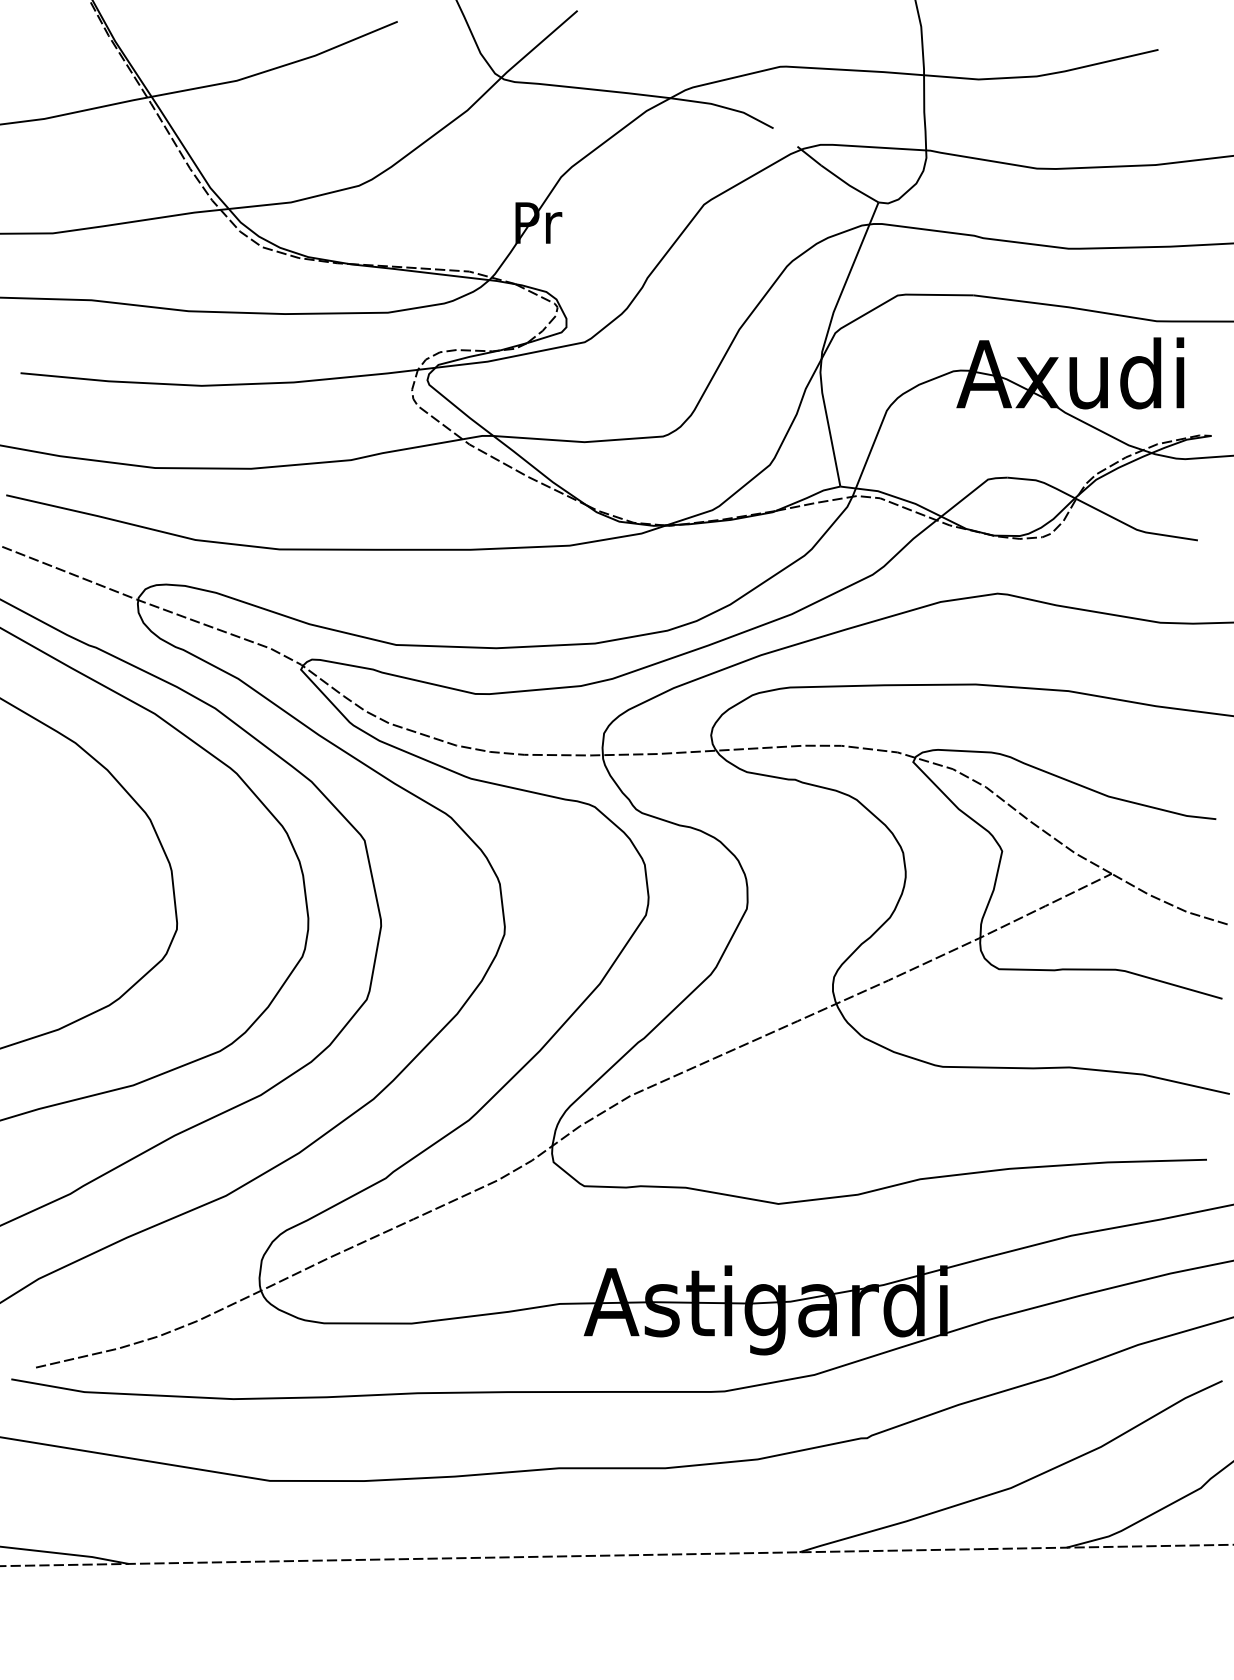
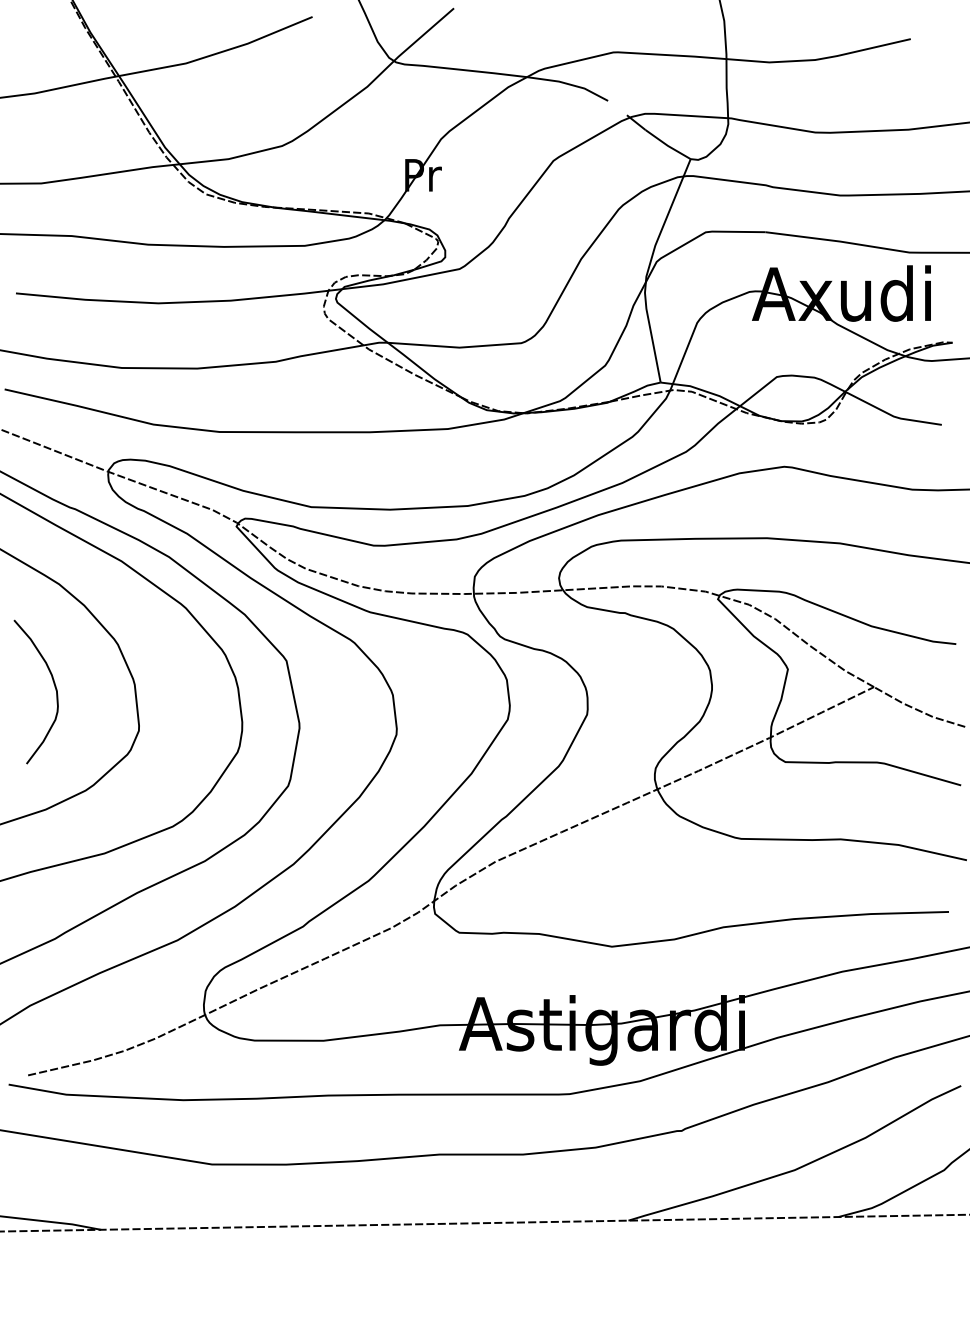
curve: (69, 872) -> (54, 686), added

